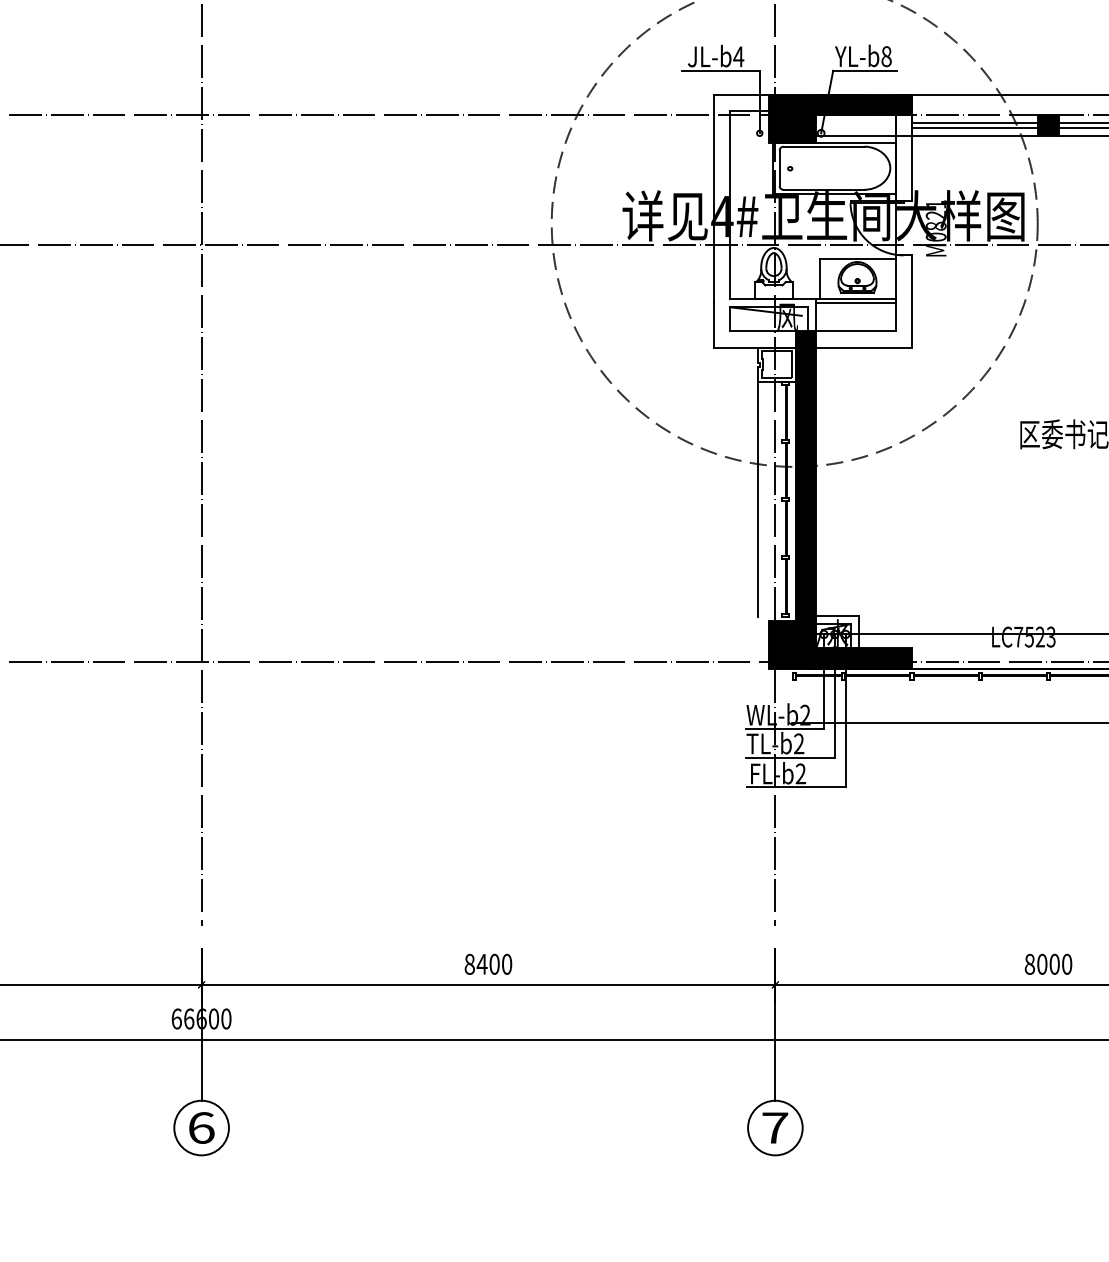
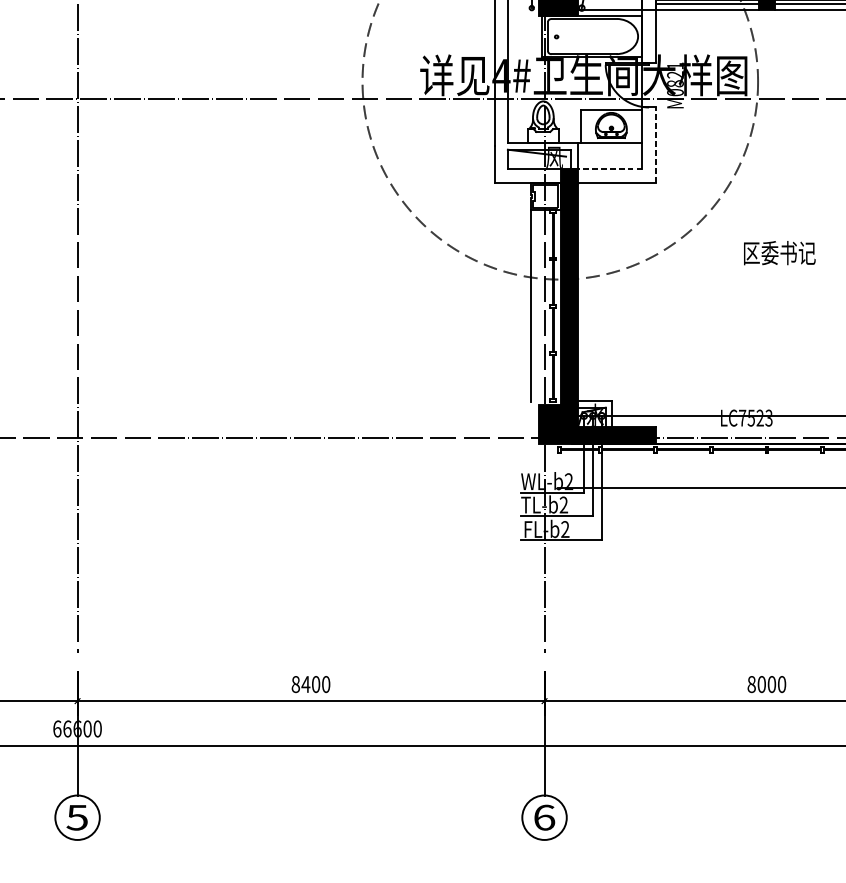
line: (911, 300) -> (655, 144), solid -> dashed
line: (855, 303) -> (609, 146), removed
line: (855, 331) -> (609, 169), solid -> dashed
text: (201, 1127) -> (77, 817), 6 -> 5
text: (775, 1127) -> (544, 817), 7 -> 6

